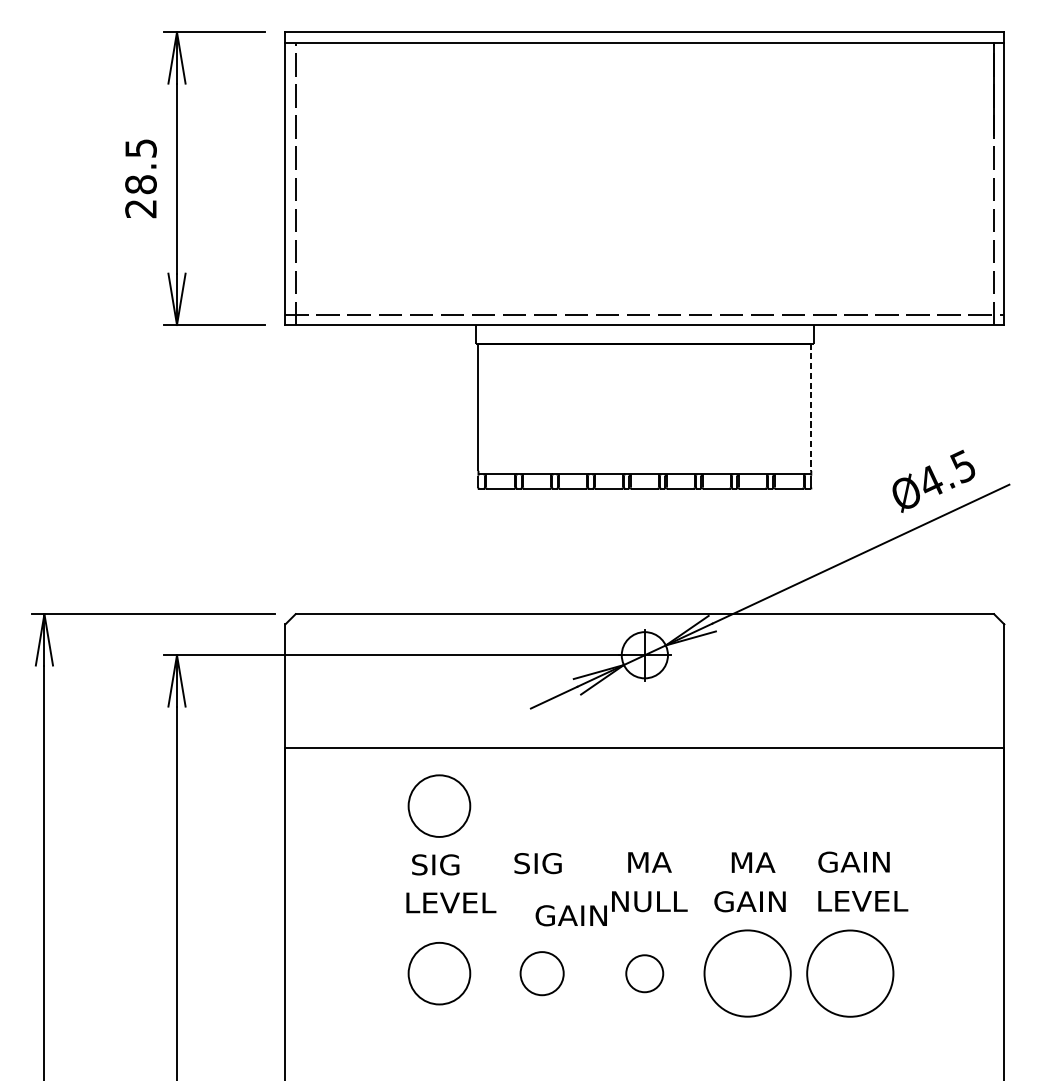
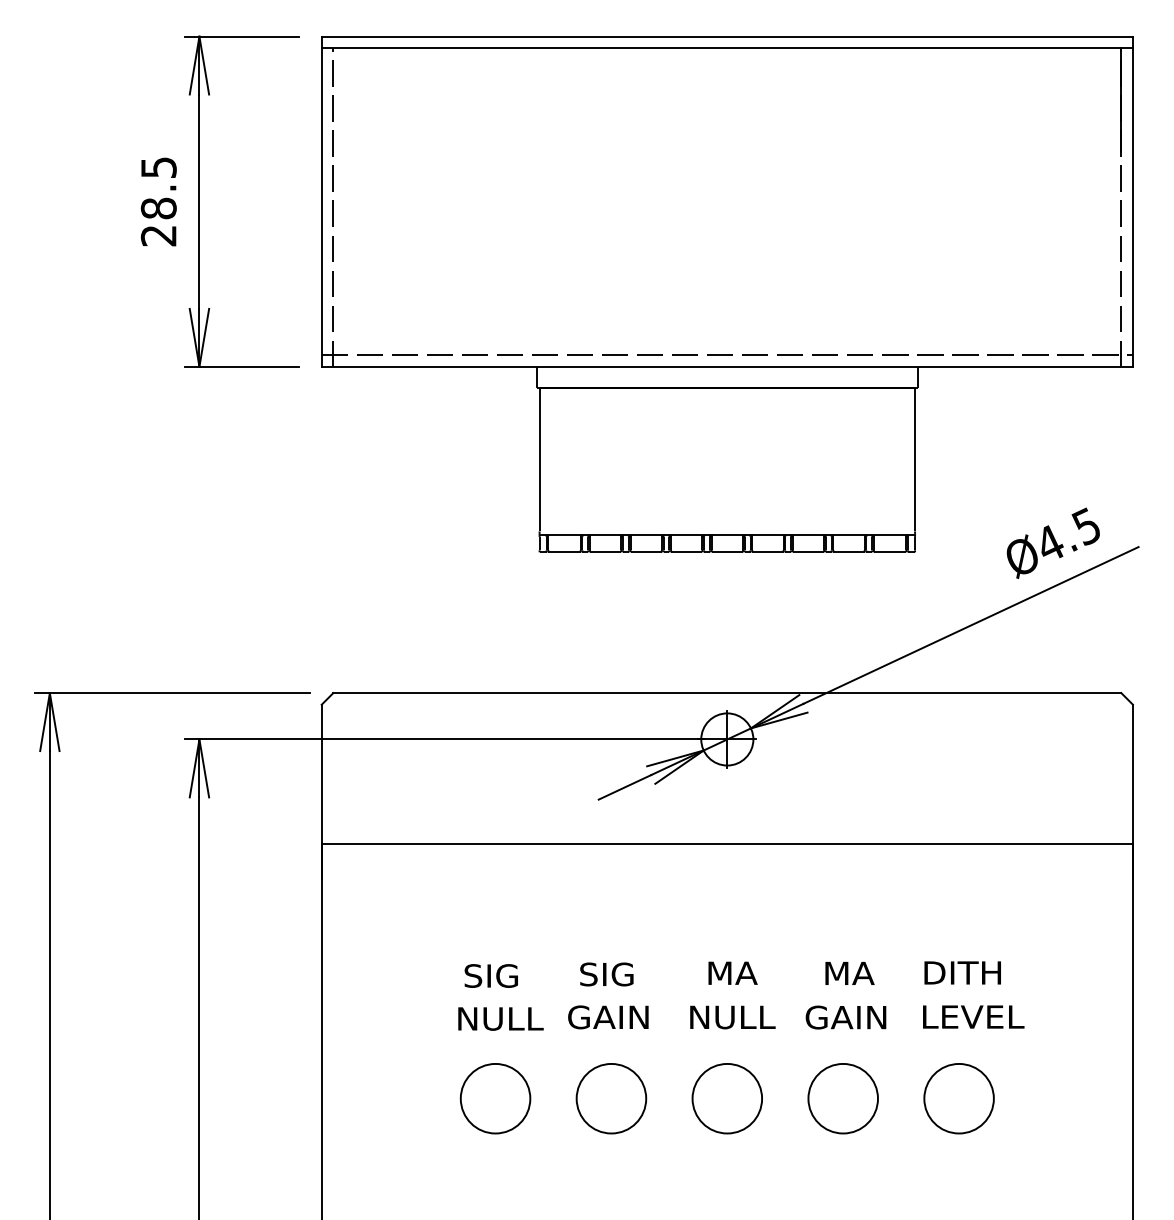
line: (811, 407) -> (915, 459), dashed -> solid
circle: (439, 805) -> (495, 909), removed
text: (854, 861) -> (963, 972), GAIN -> DITH
text: (452, 902) -> (510, 1018), LEVEL -> NULL
text: (571, 915) -> (608, 1017), moved
circle: (542, 973) -> (611, 1098), size x1.43
circle: (644, 973) -> (726, 1098), size x1.67
circle: (746, 973) -> (842, 1098), size x0.71
circle: (849, 973) -> (958, 1098), size x0.71

